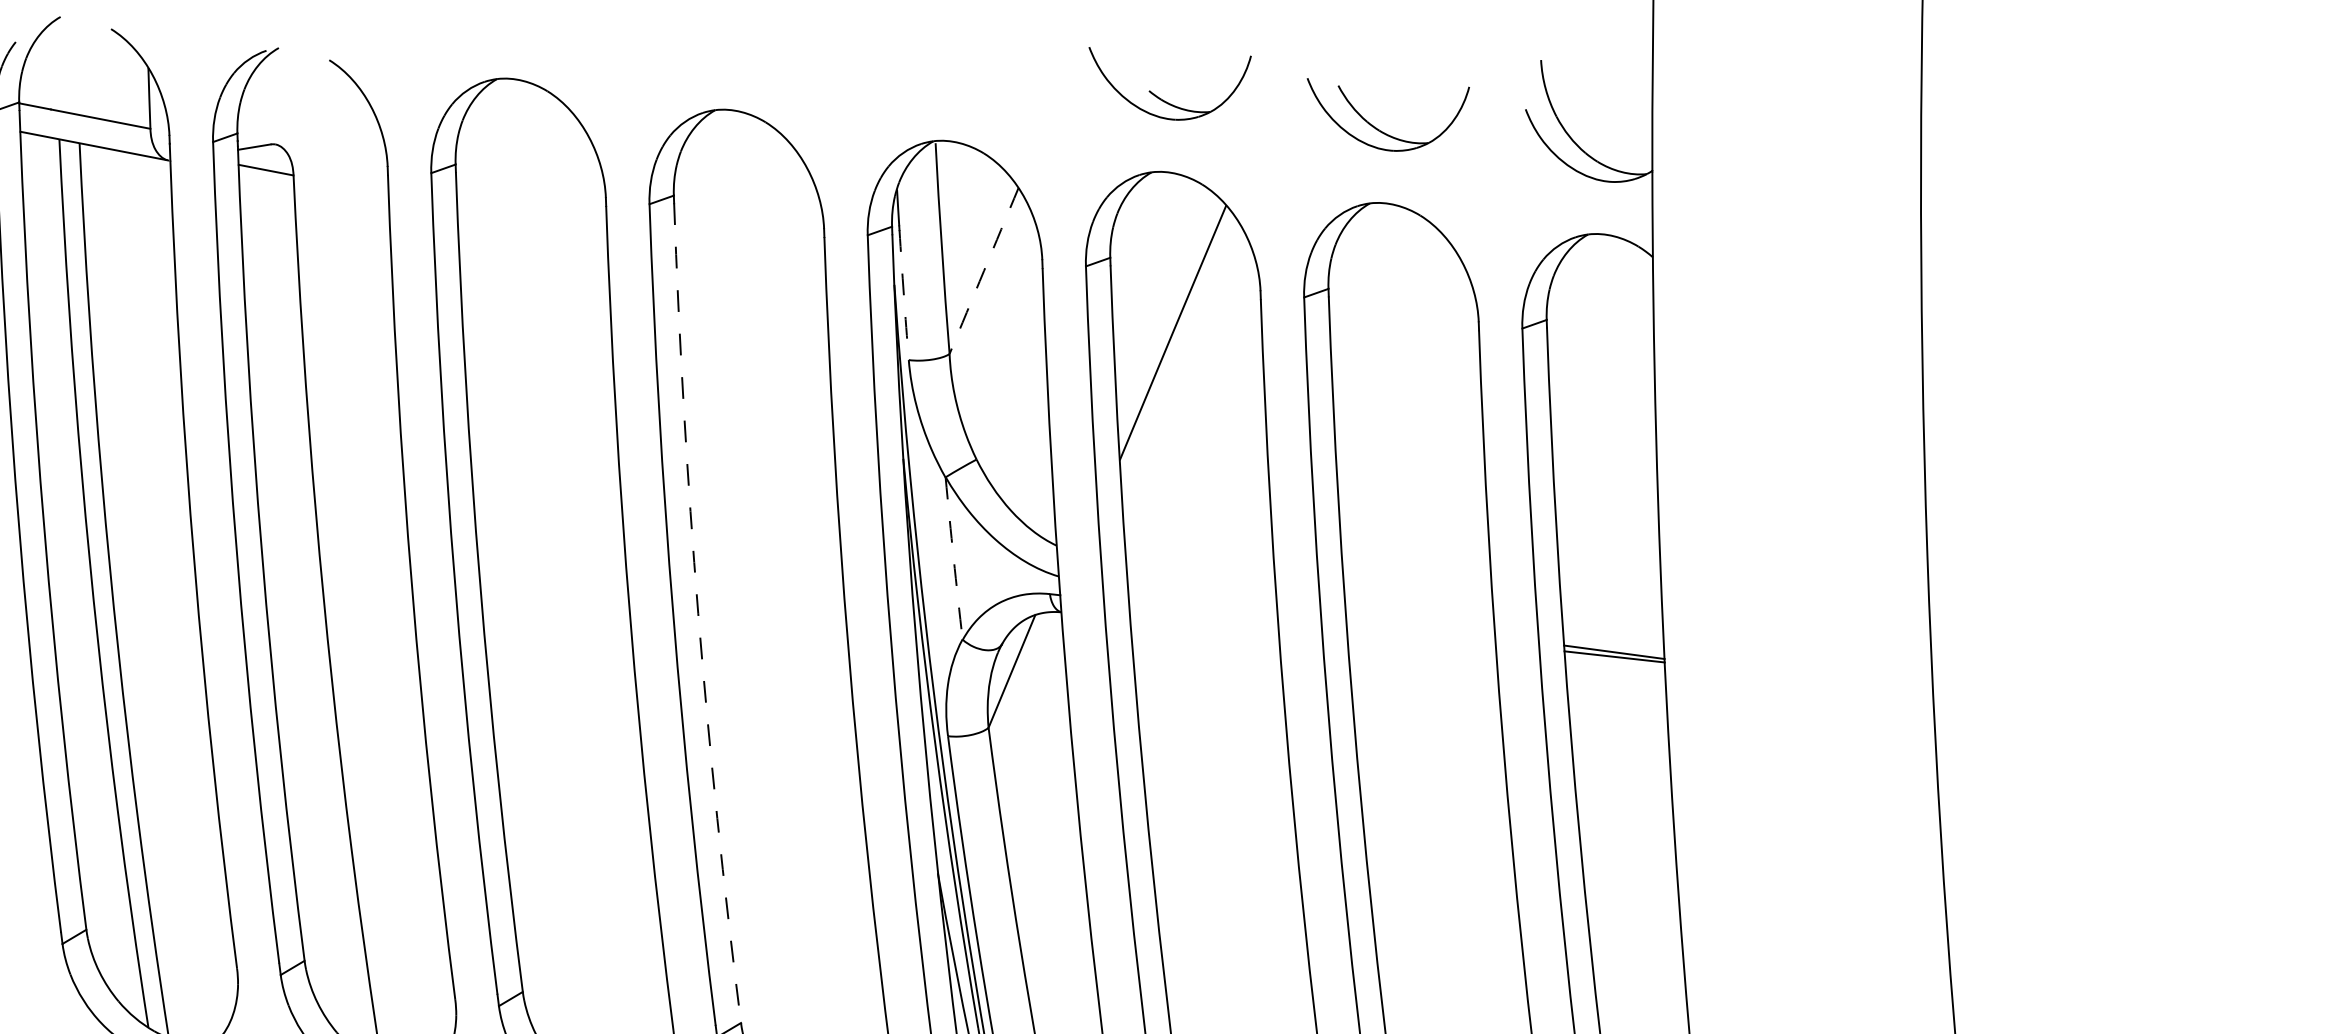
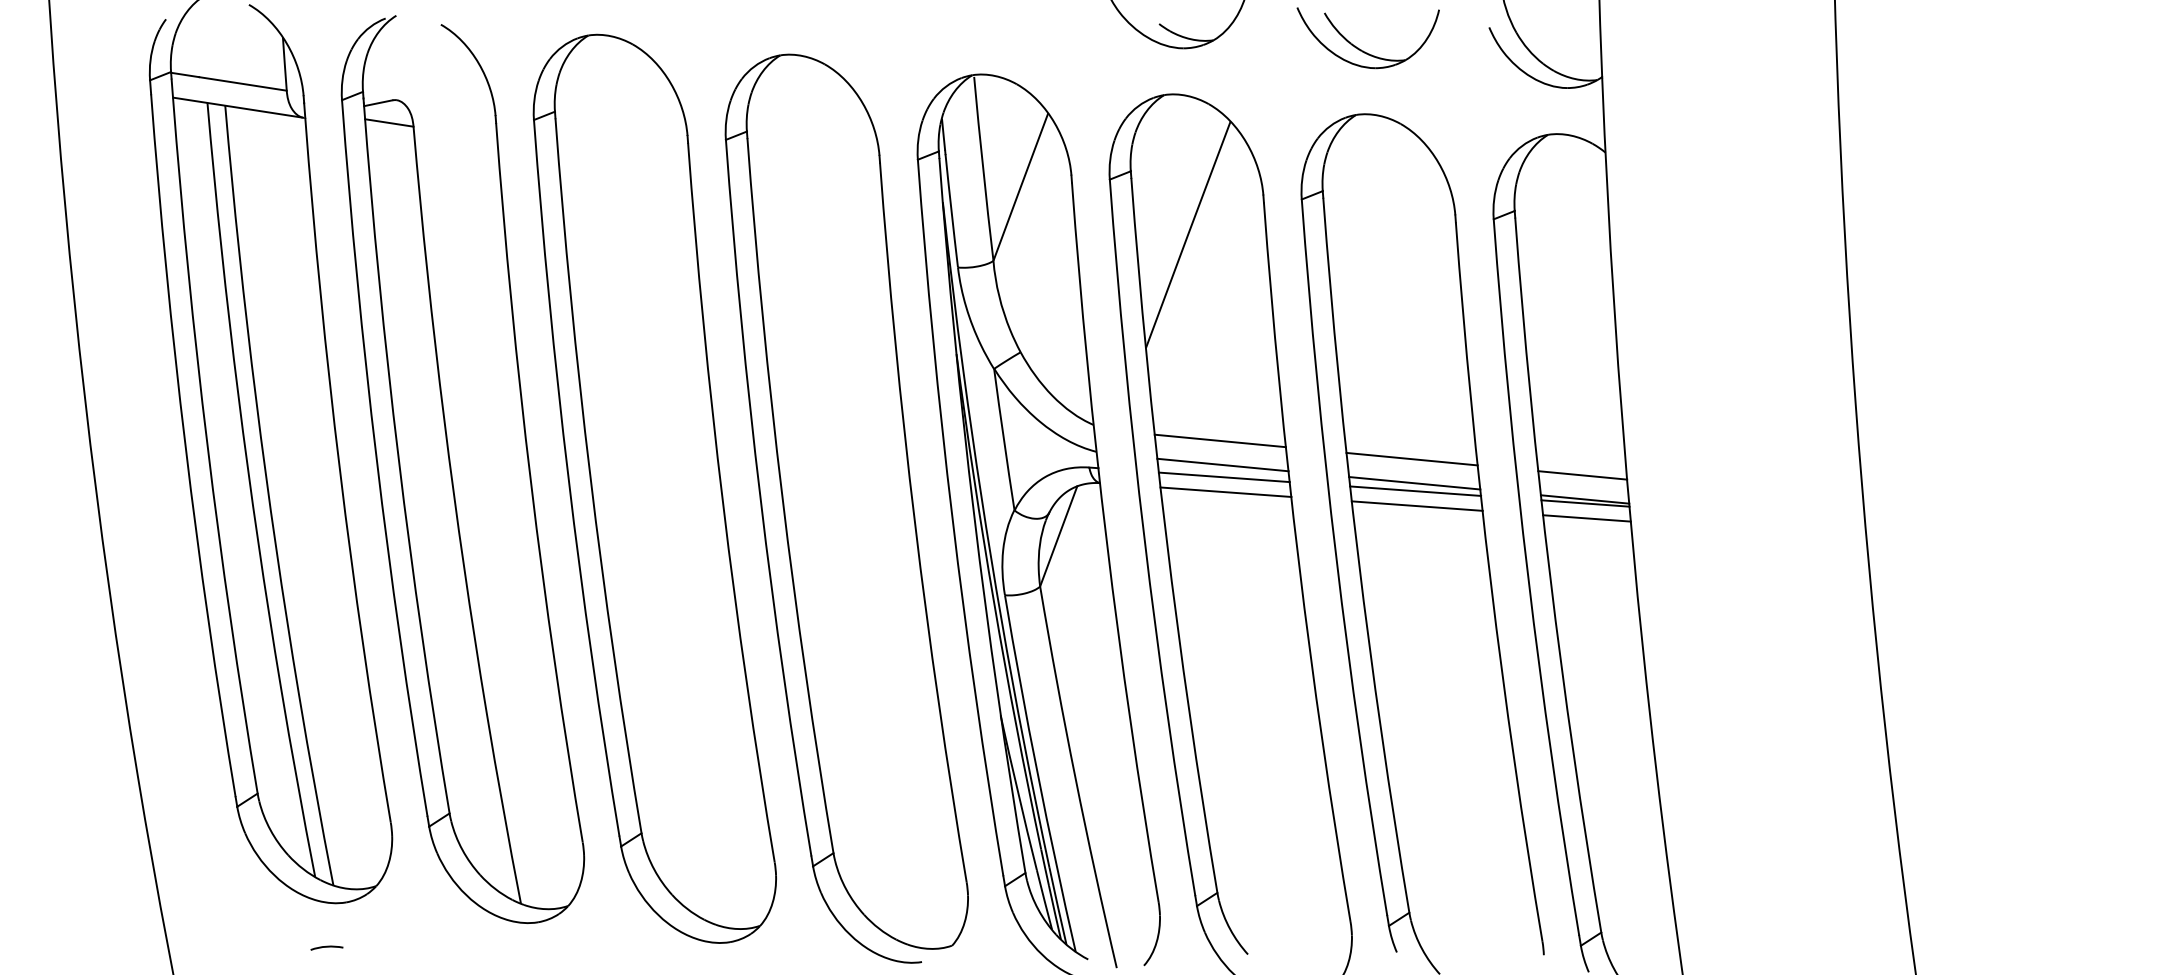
arc: (983, 270) -> (1020, 186), dashed -> solid
arc: (903, 294) -> (951, 210), dashed -> solid
arc: (953, 558) -> (1003, 439), dashed -> solid
line: (1199, 568) -> (1219, 440), added
line: (1202, 596) -> (1222, 464), added
line: (1418, 597) -> (1411, 458), added
line: (1202, 611) -> (1223, 477), added
arc: (698, 613) -> (782, 496), dashed -> solid
line: (1612, 624) -> (1582, 475), added
line: (1420, 626) -> (1414, 483), added
line: (1204, 627) -> (1225, 491), added
line: (1421, 634) -> (1415, 490), added
line: (1421, 651) -> (1416, 505), added
line: (1615, 674) -> (1586, 518), added

